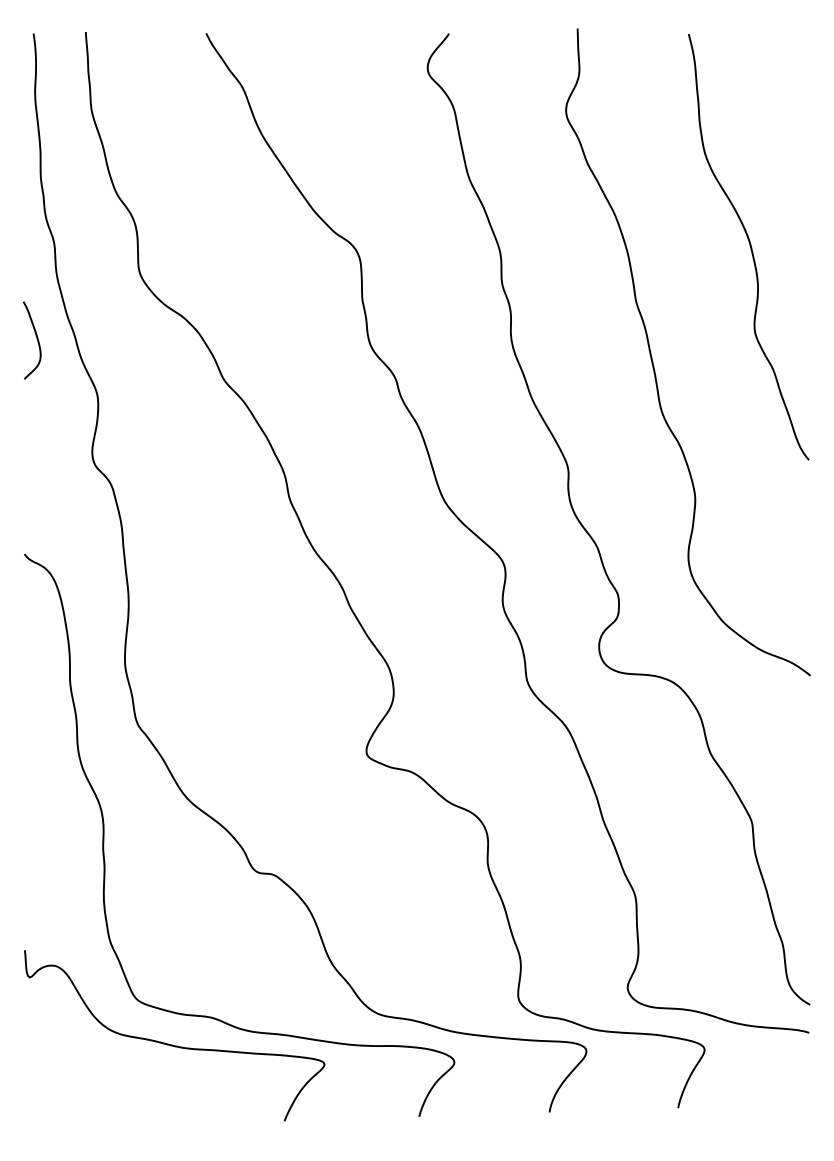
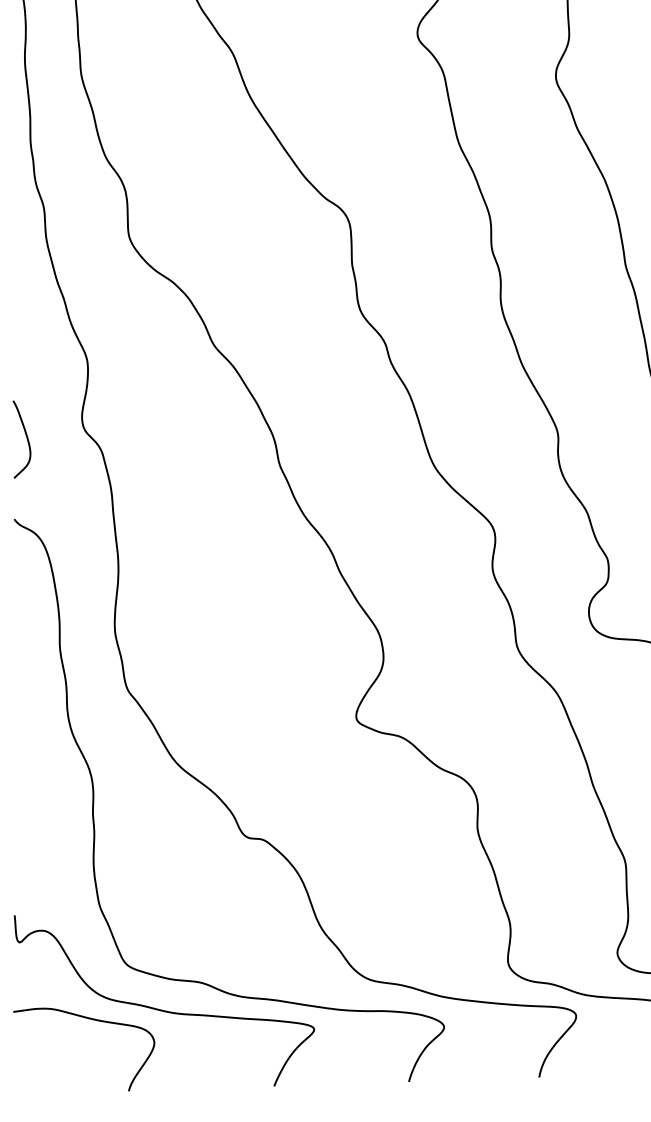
curve: (36, 339) -> (26, 438), moved
curve: (103, 1055) -> (93, 1020), added

